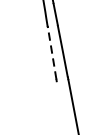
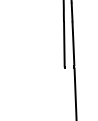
line: (52, 52) -> (64, 43), dashed -> solid

